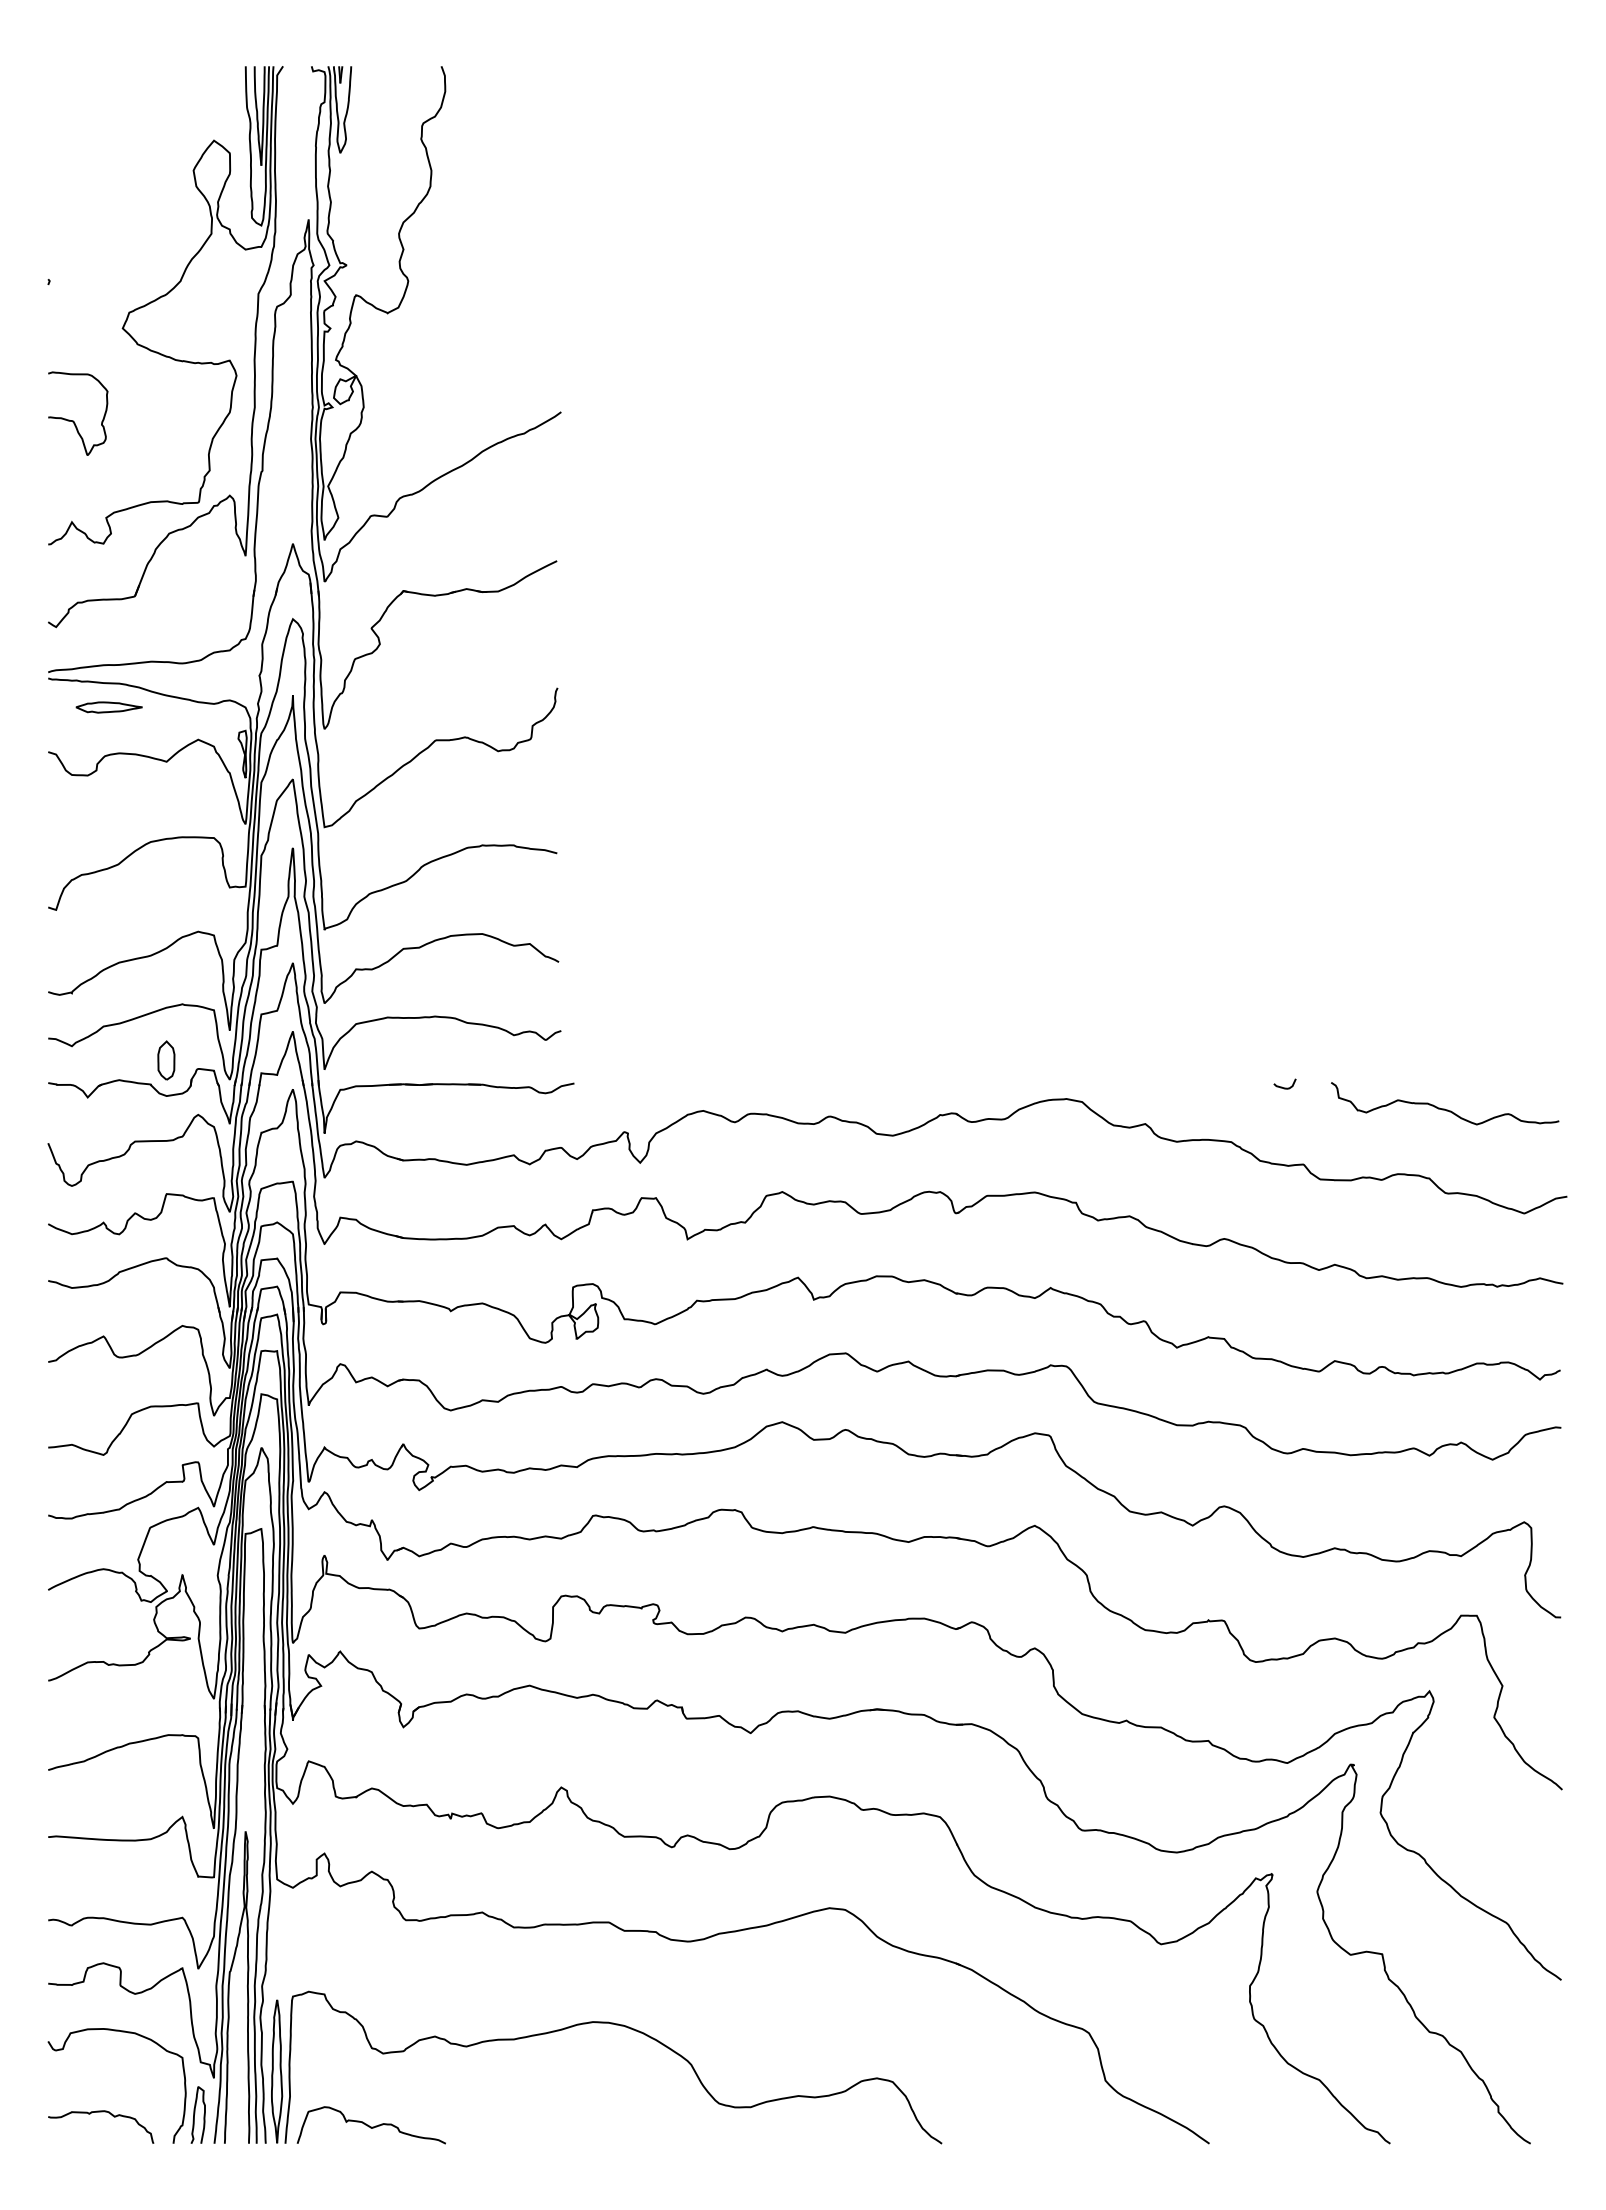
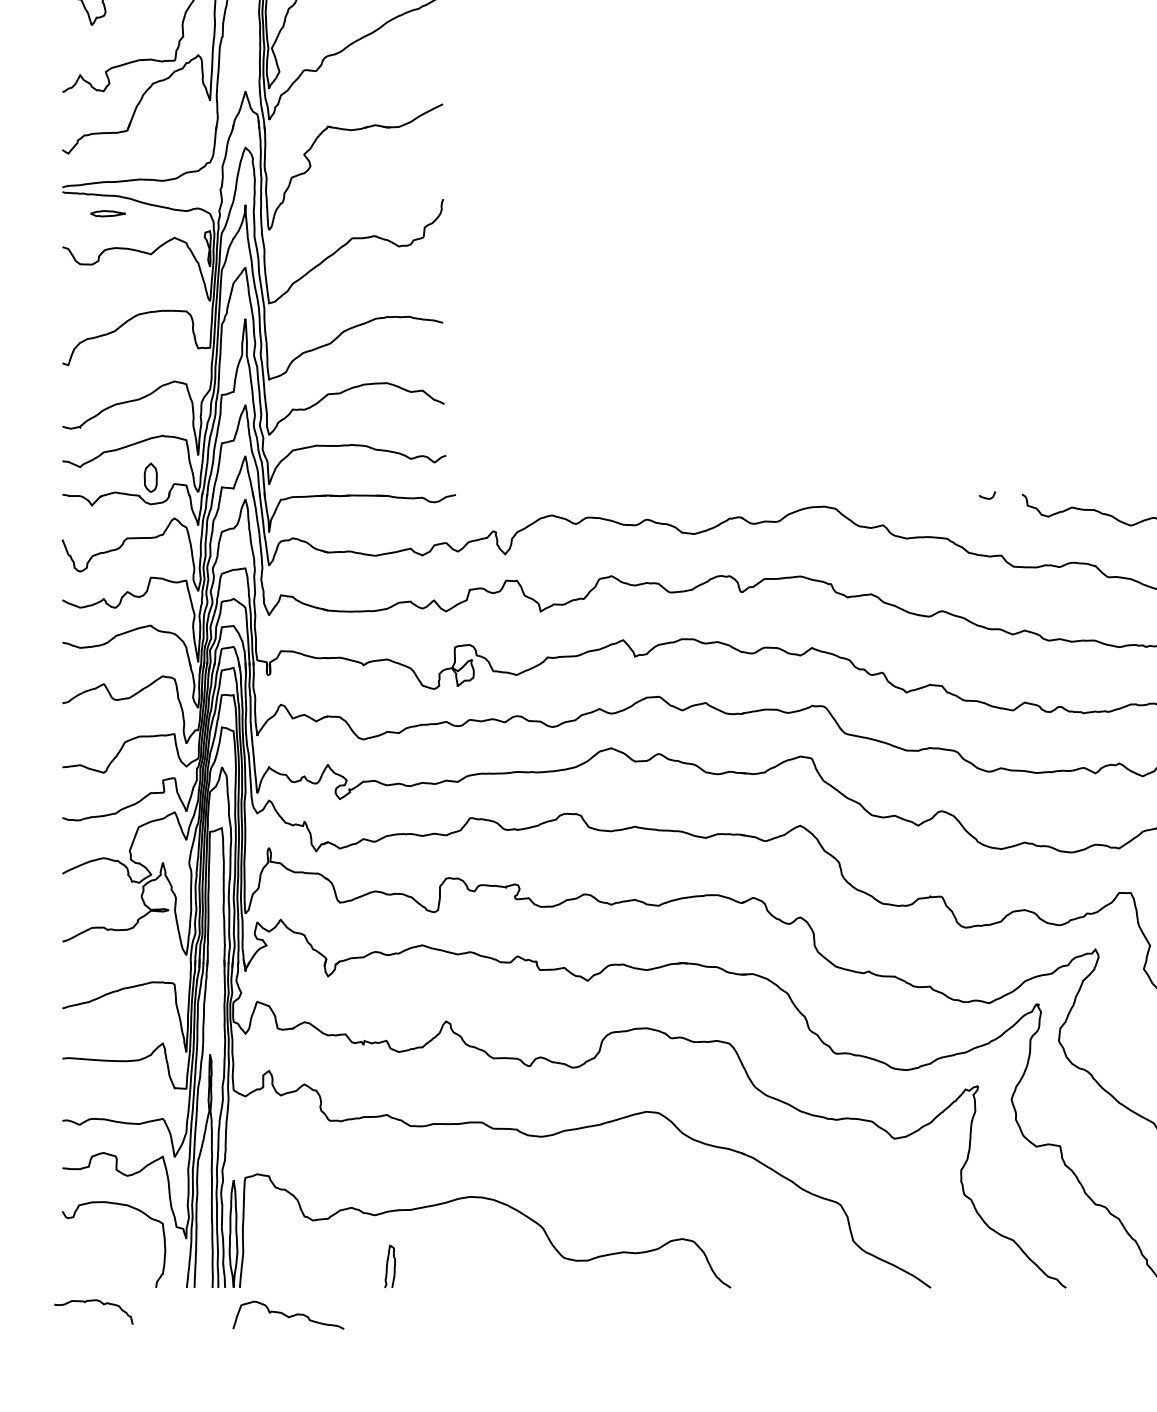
part: (108, 707) -> (107, 213), size x0.7
curve: (101, 2112) -> (94, 1301), moved
curve: (195, 2113) -> (387, 1265), moved
curve: (369, 2125) -> (287, 1315), moved

